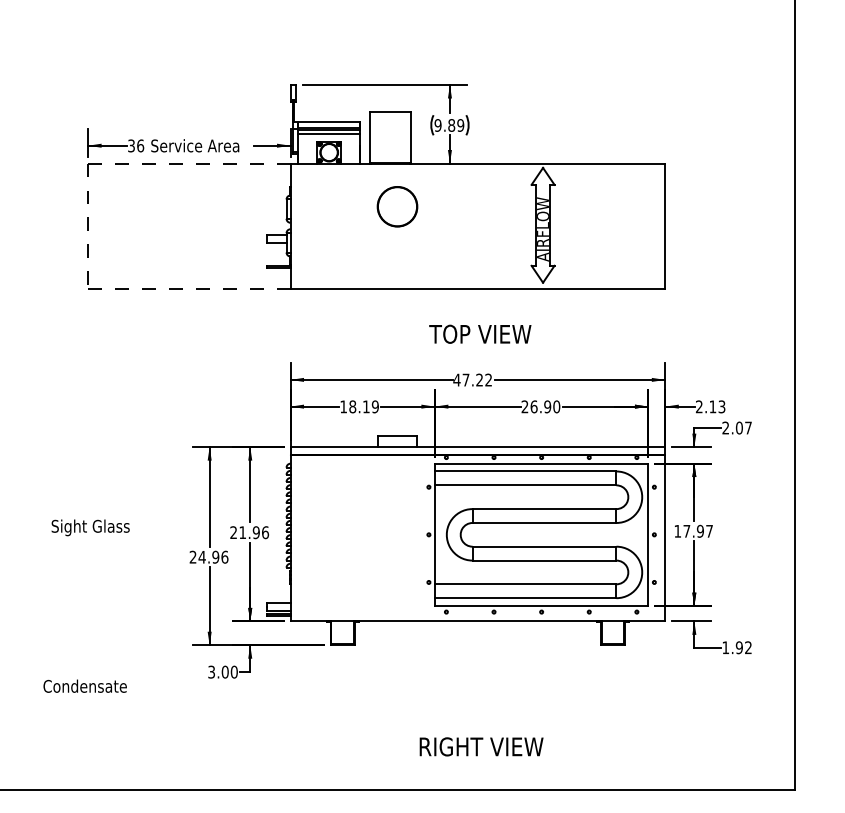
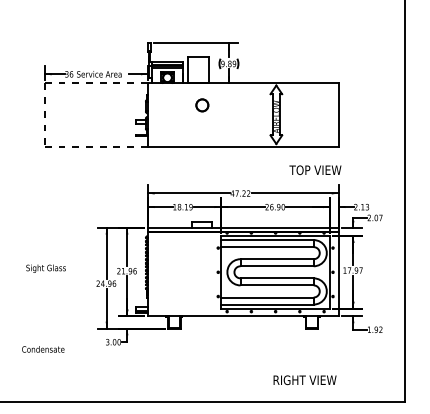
circle: (397, 207) -> (202, 105), size x0.6
text: (480, 334) -> (315, 170), moved
text: (480, 747) -> (304, 380), moved

